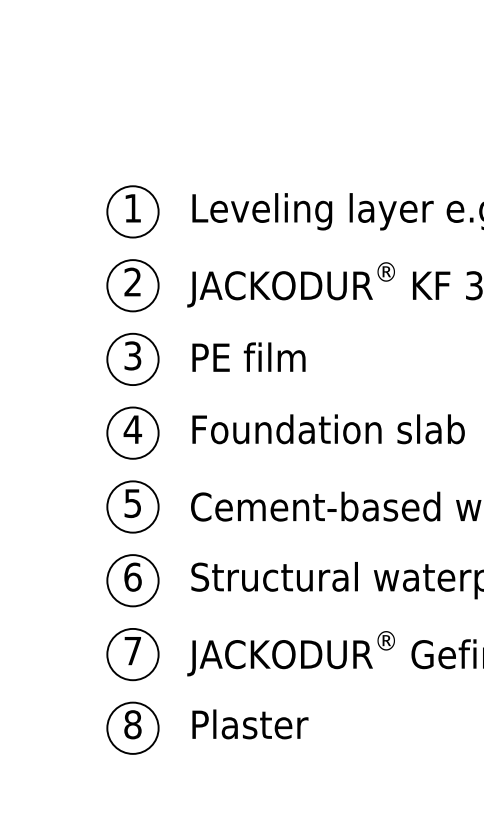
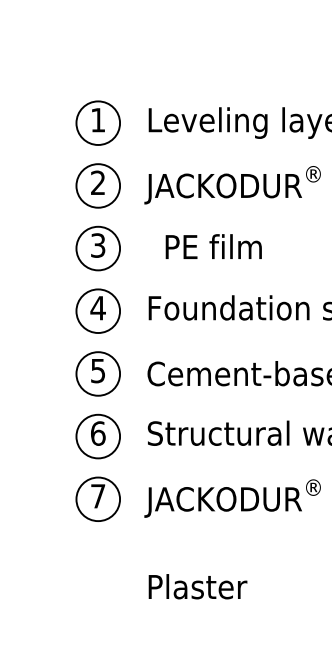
text: (248, 356) -> (213, 246), moved
text: (250, 724) -> (198, 586), moved
part: (132, 727) -> (97, 561), removed

